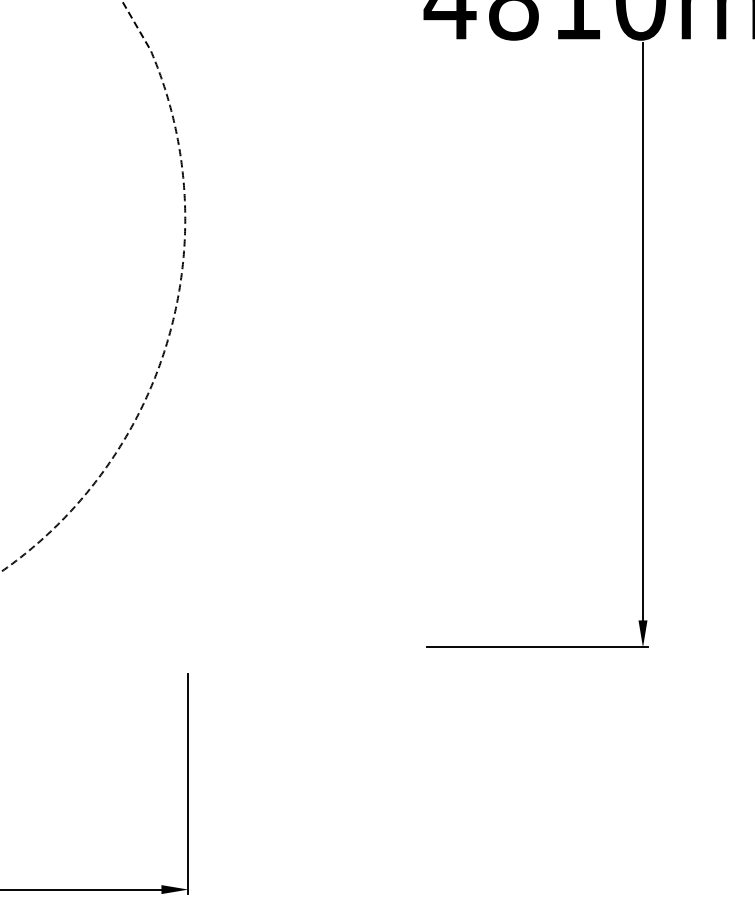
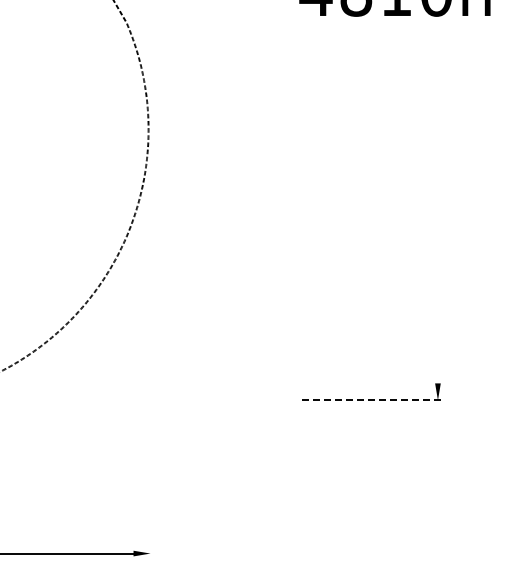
line: (642, 331) -> (437, 200), removed
line: (537, 647) -> (371, 400), solid -> dashed
line: (188, 783) -> (150, 486), removed

